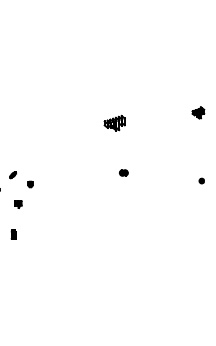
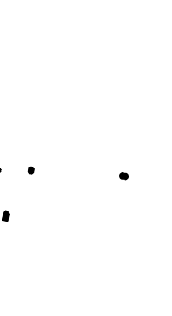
part: (114, 122) -> (123, 125), removed
part: (12, 175) -> (15, 158), removed
part: (18, 204) -> (15, 188), removed

